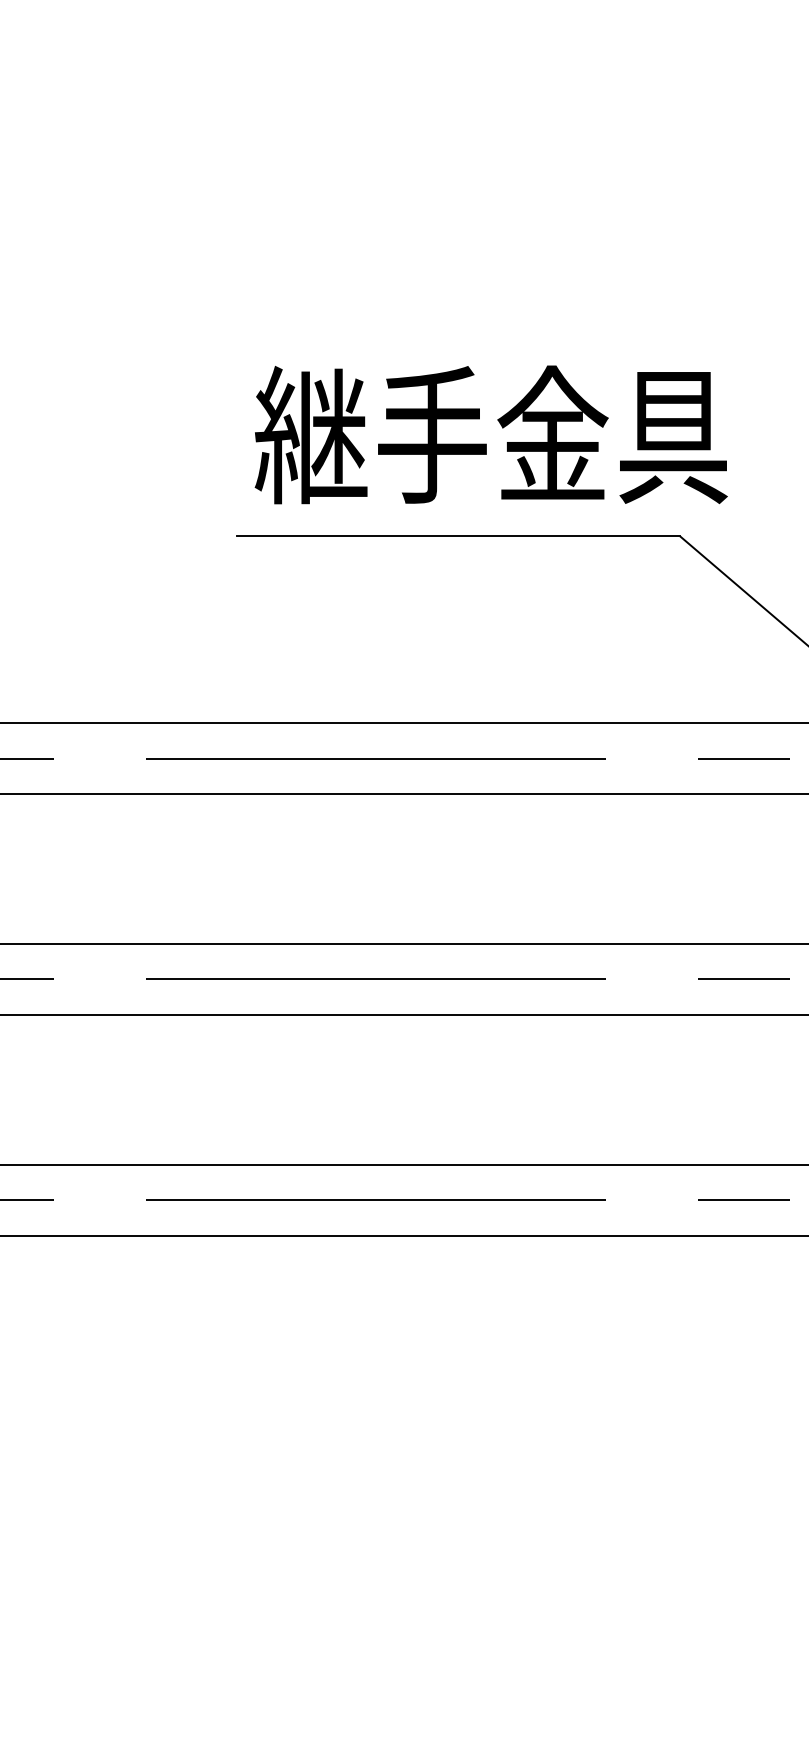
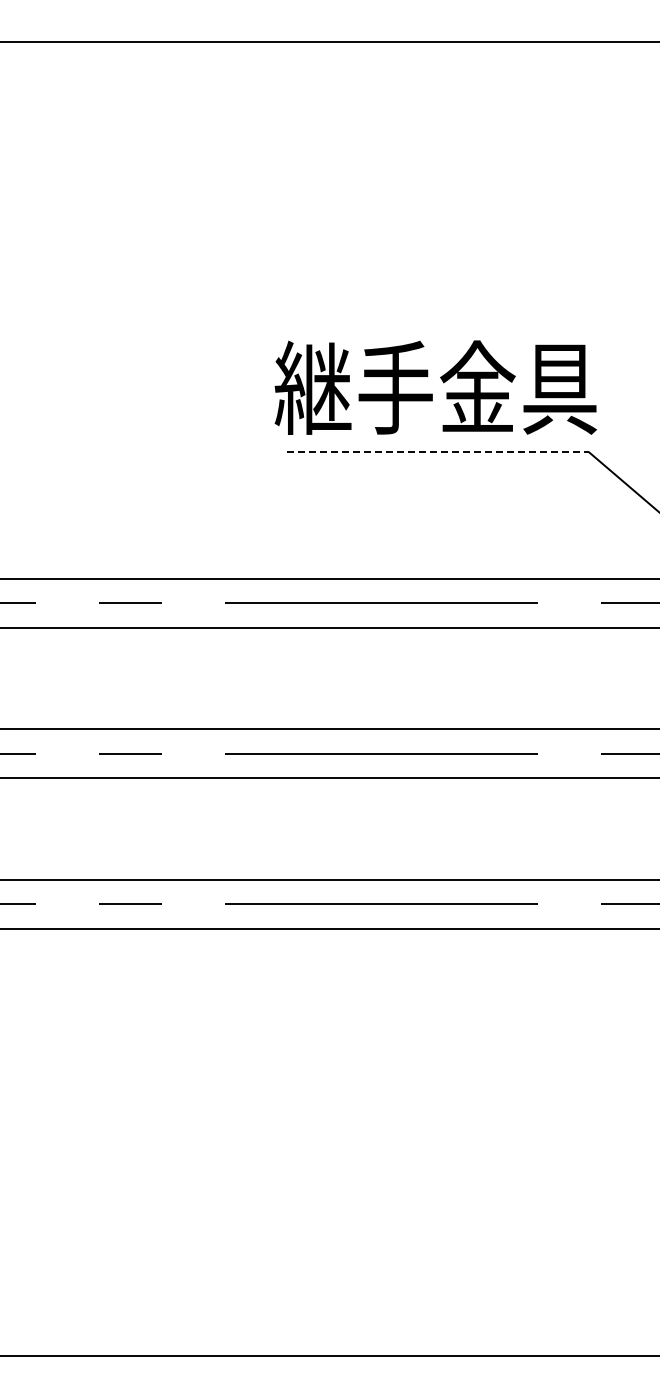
text: (490, 434) -> (435, 387), moved
line: (458, 535) -> (437, 451), solid -> dashed

